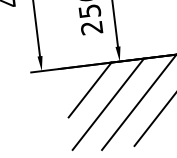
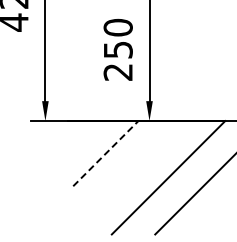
line: (90, 89) -> (106, 153), solid -> dashed
line: (108, 104) -> (127, 175), removed

